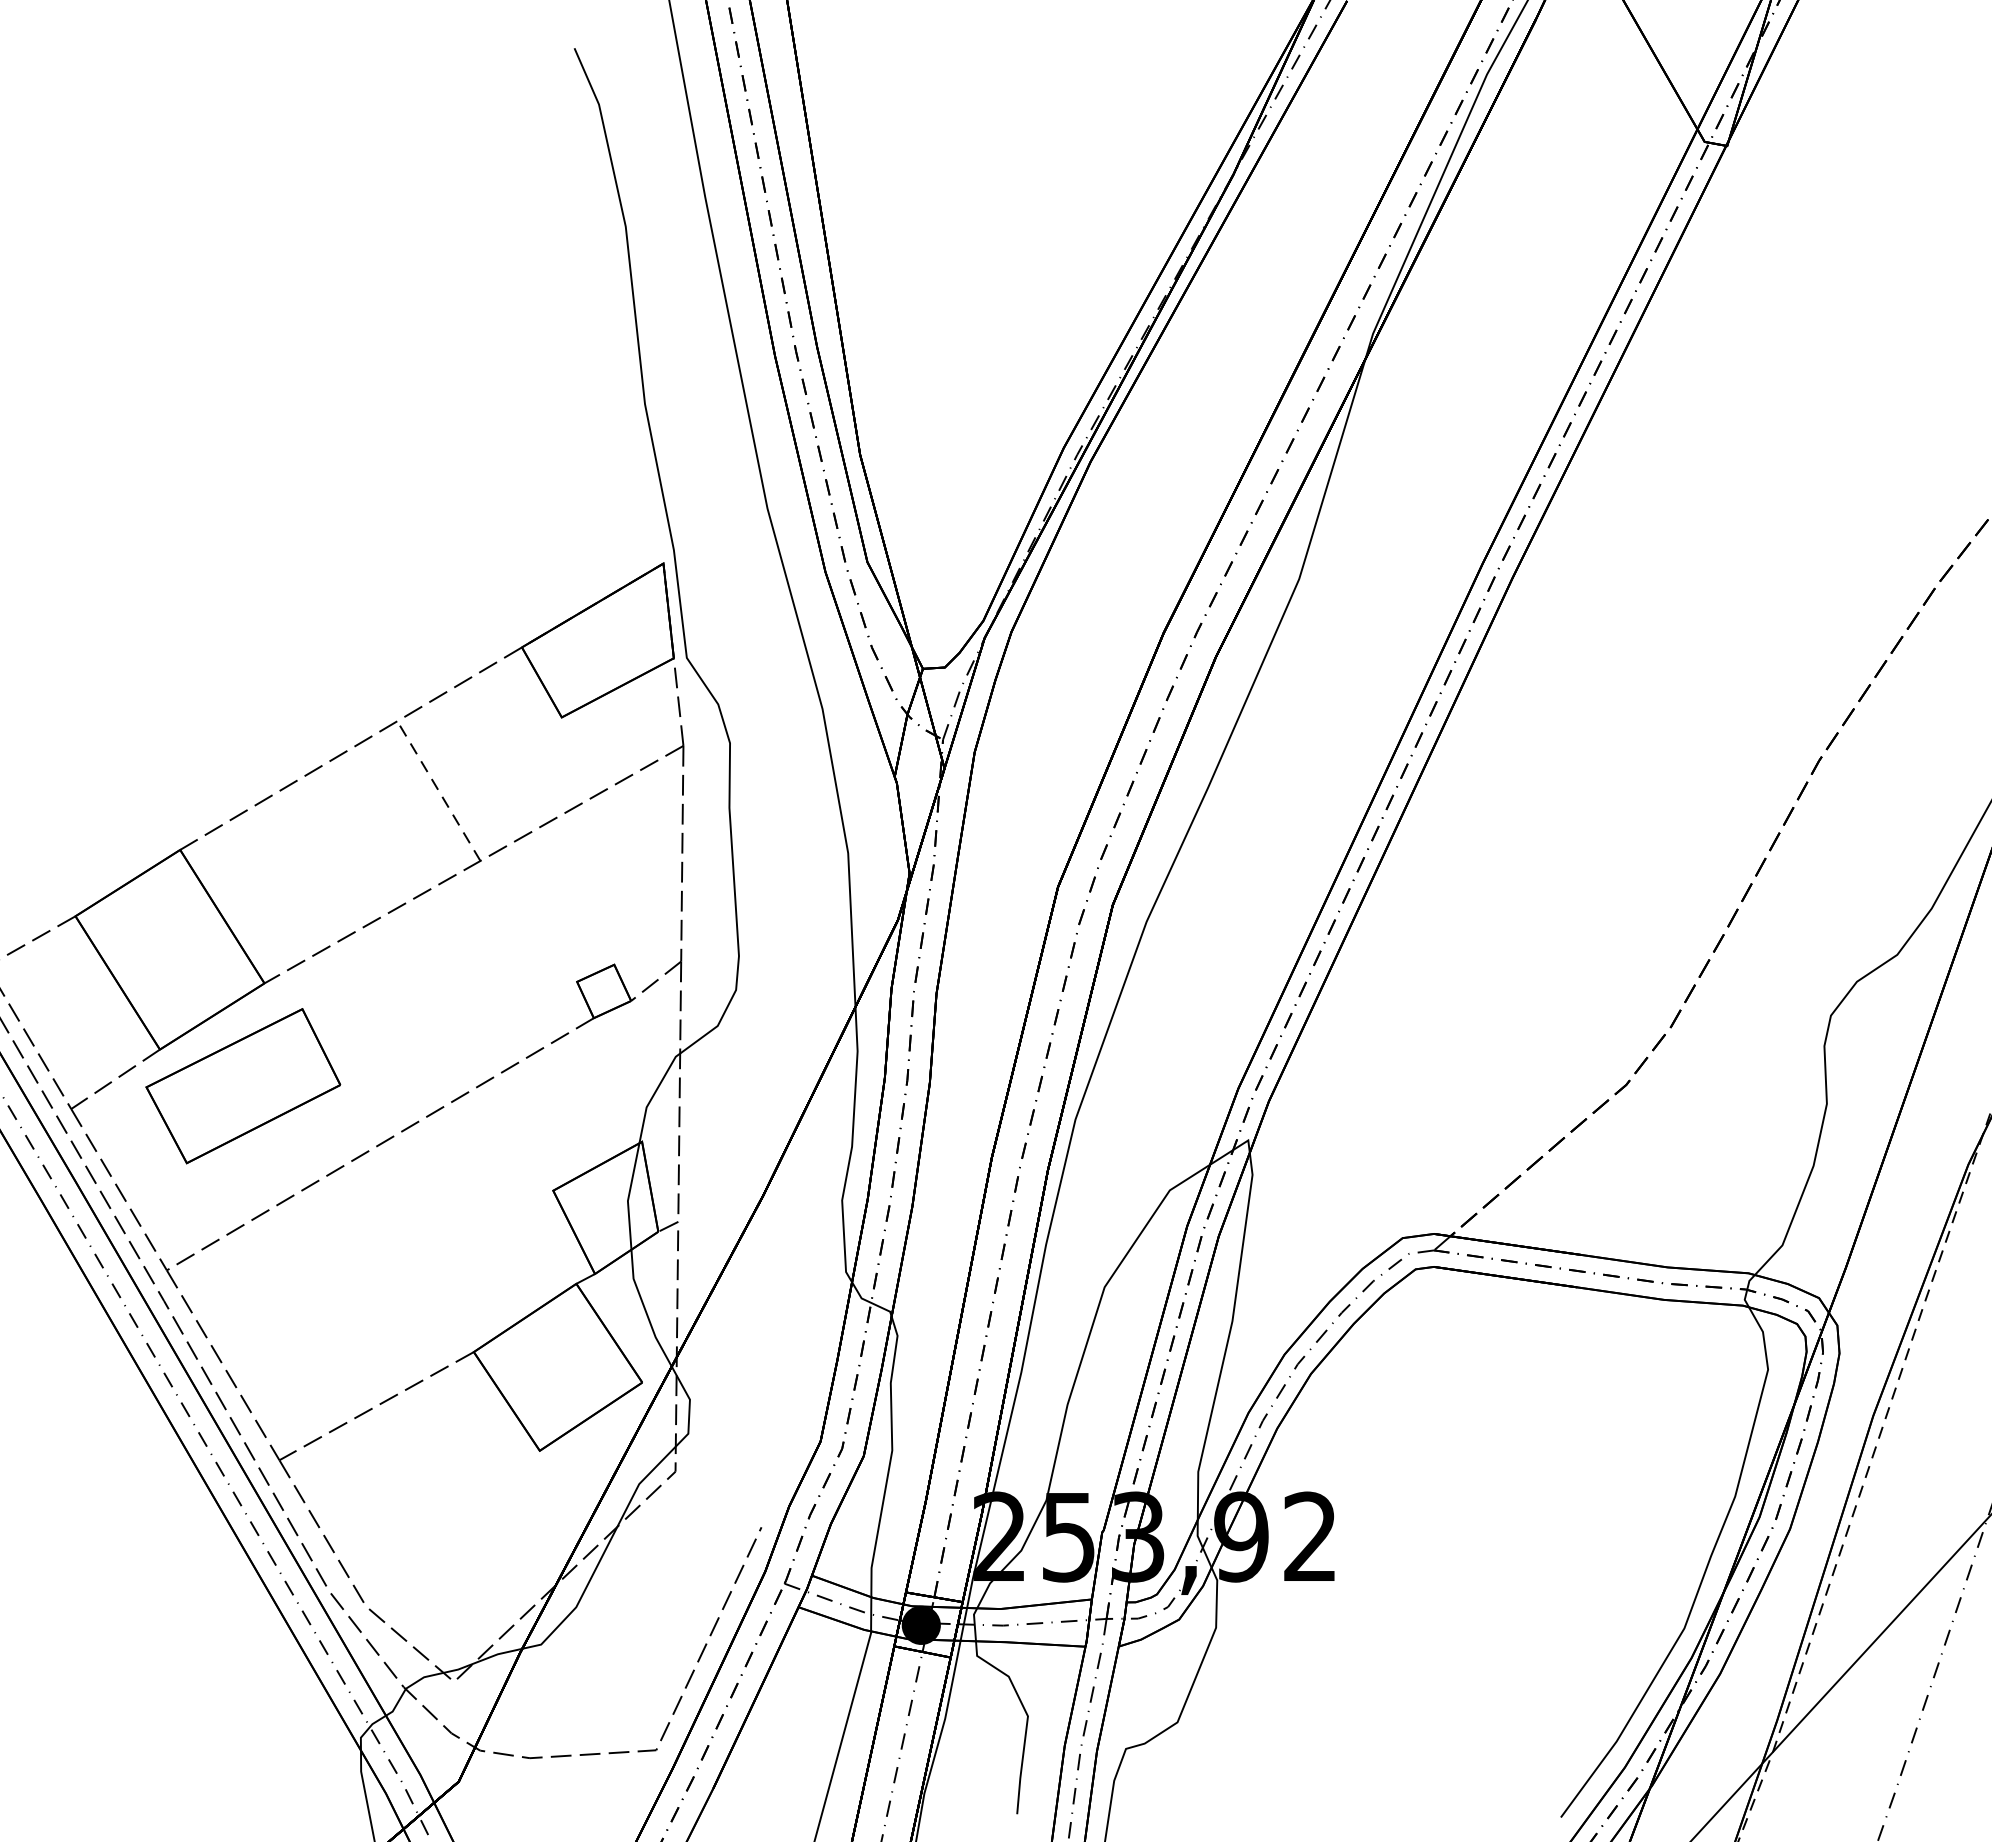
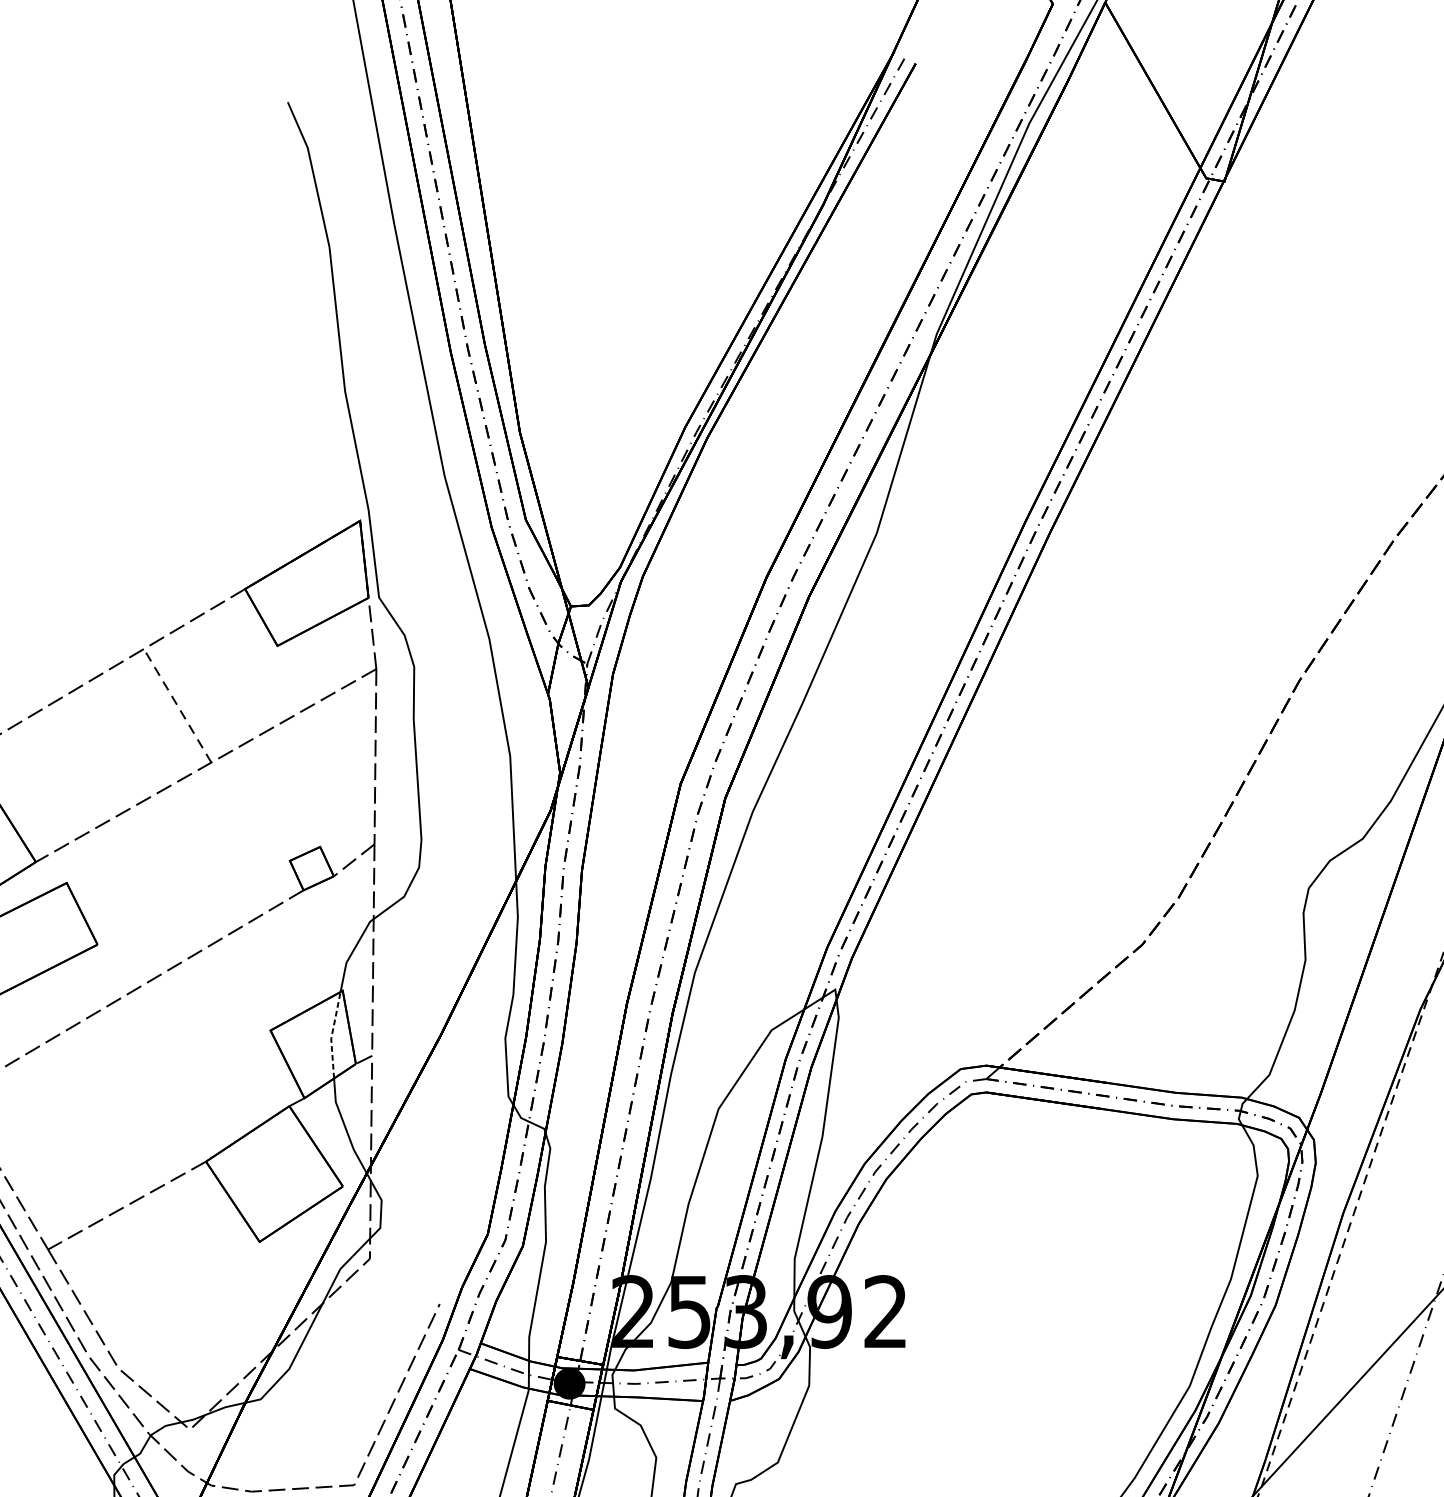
line: (628, 1196) -> (331, 1035), solid -> dashed

